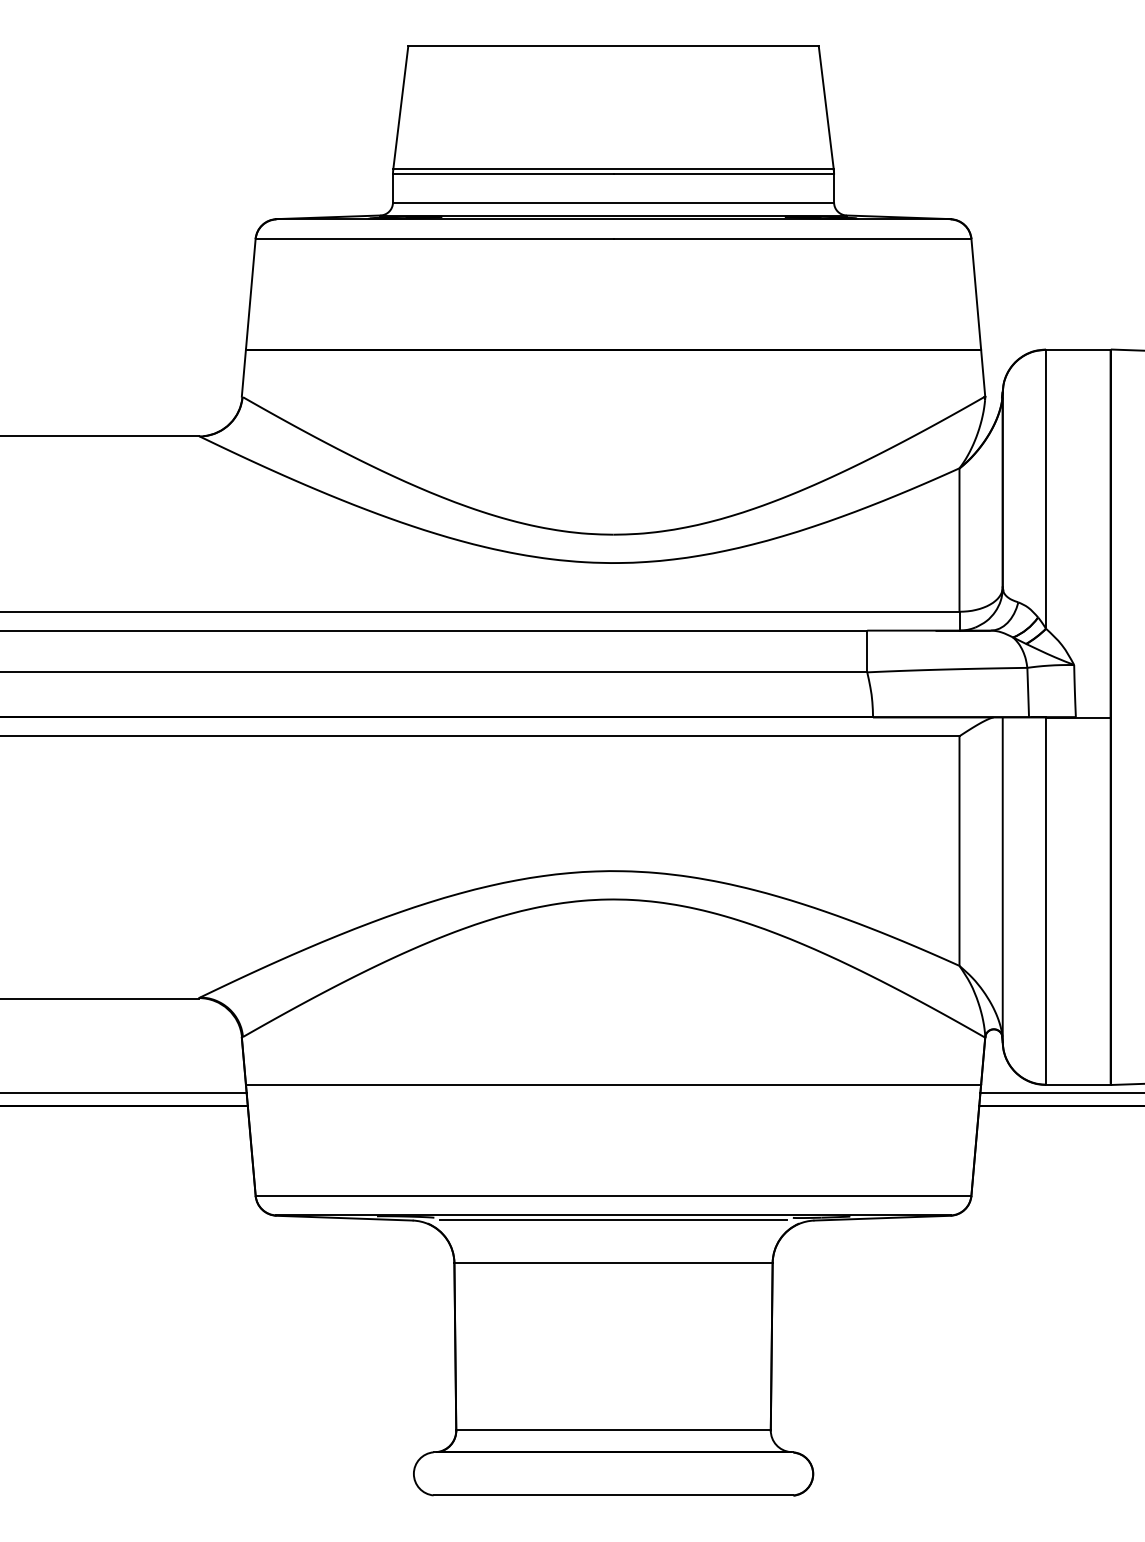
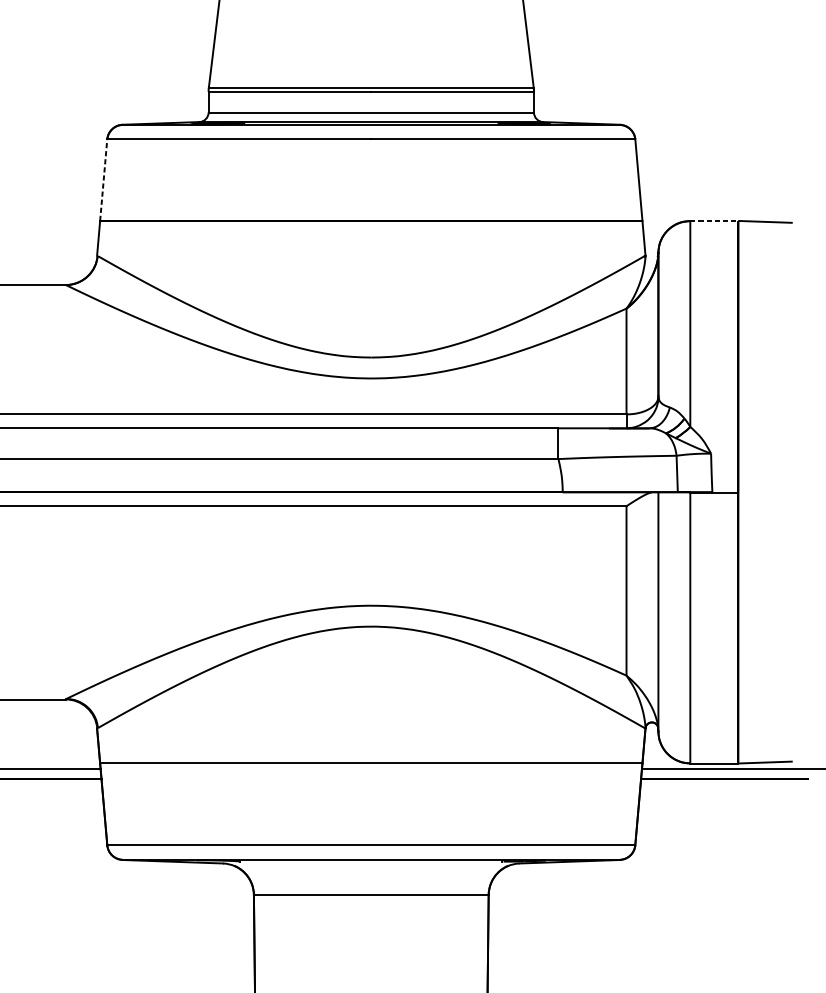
line: (250, 294) -> (103, 180), solid -> dashed
line: (1078, 349) -> (714, 220), solid -> dashed
line: (613, 1220) -> (371, 863), removed

